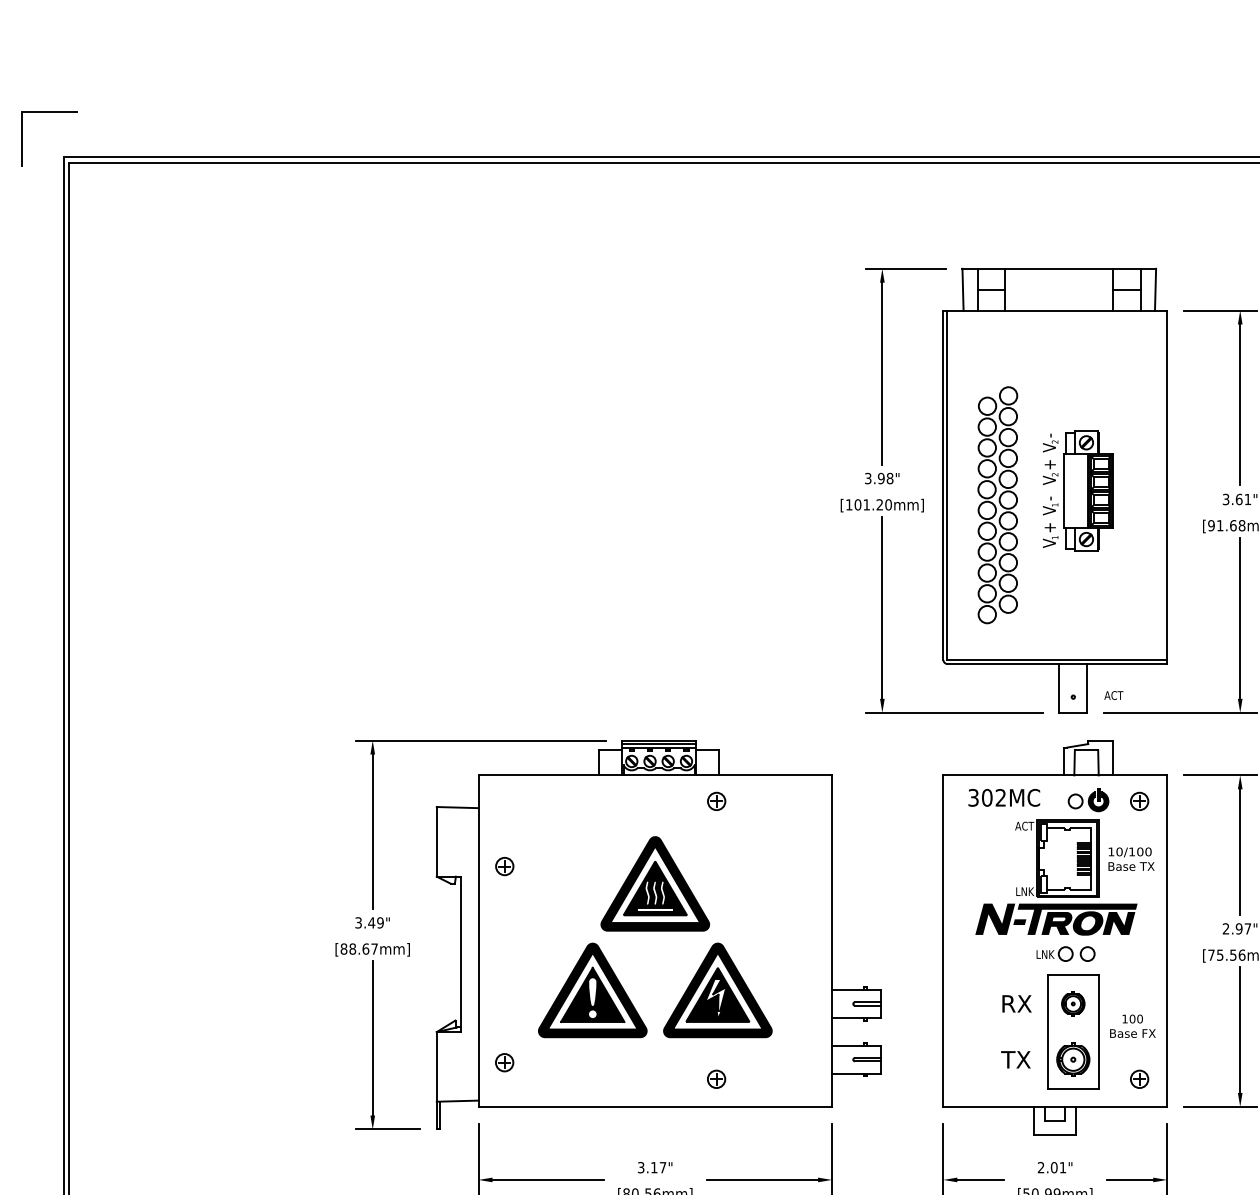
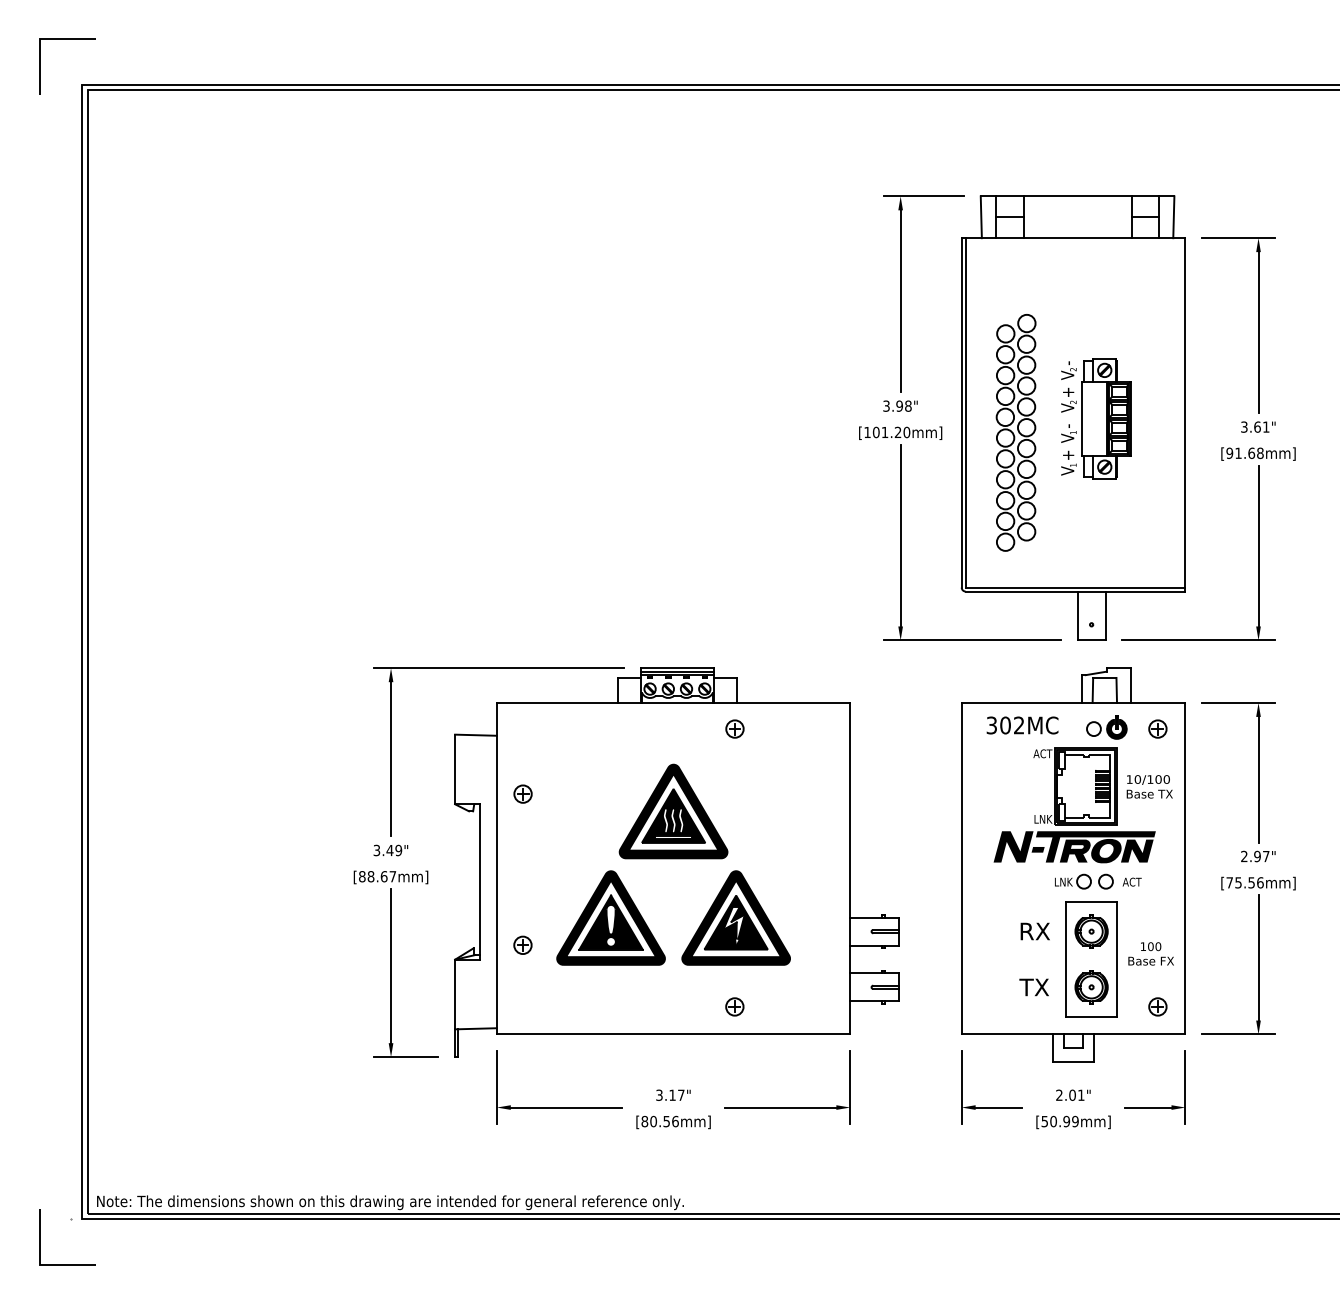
text: (1113, 694) -> (1131, 881), moved
part: (1073, 1003) -> (1091, 931), size x1.43
part: (504, 1061) -> (522, 944), moved

